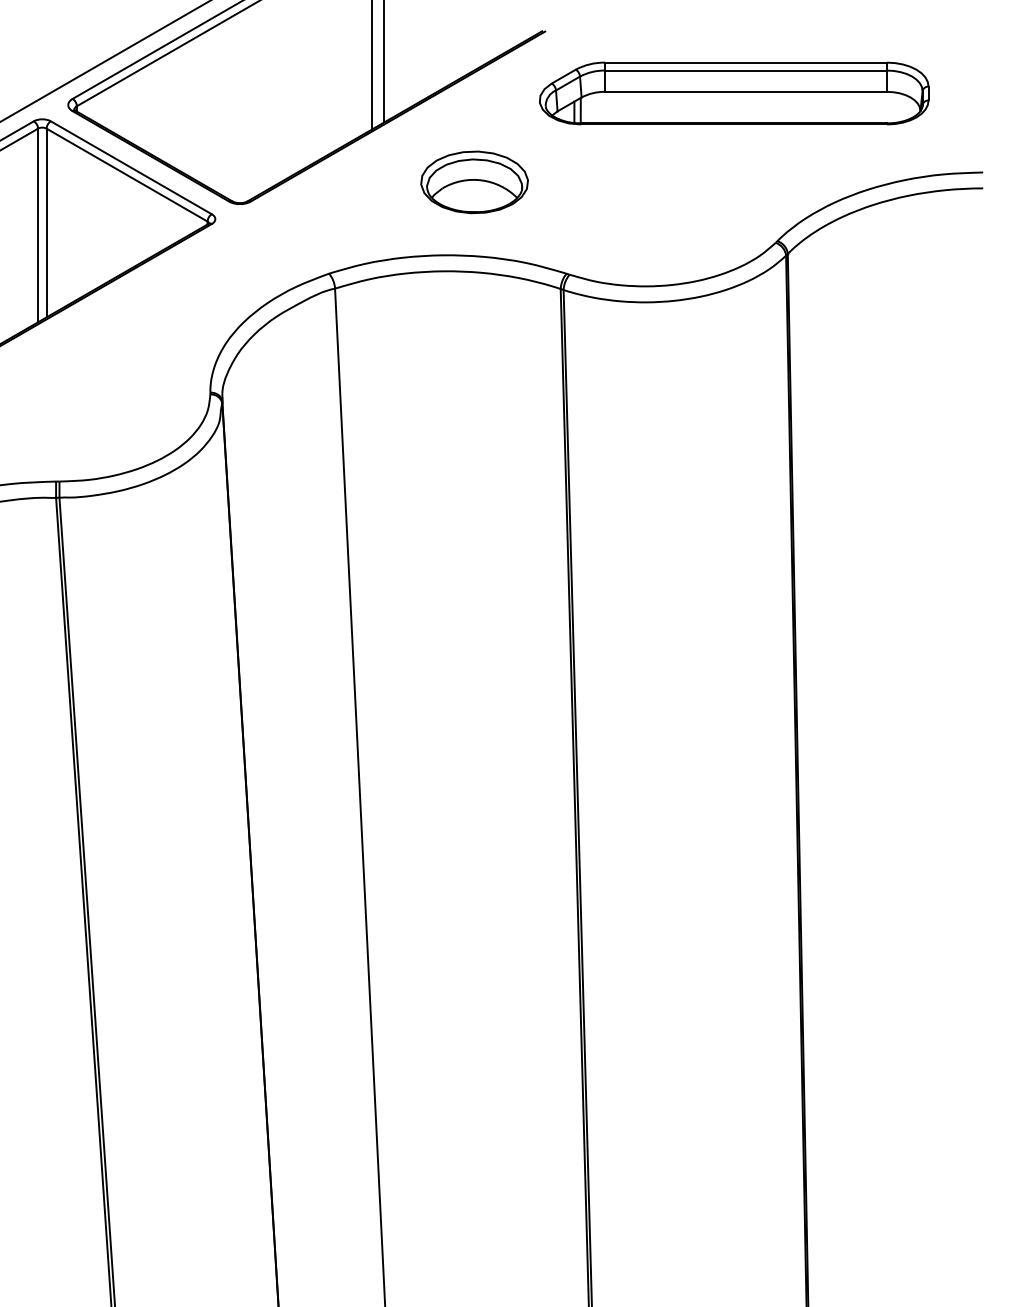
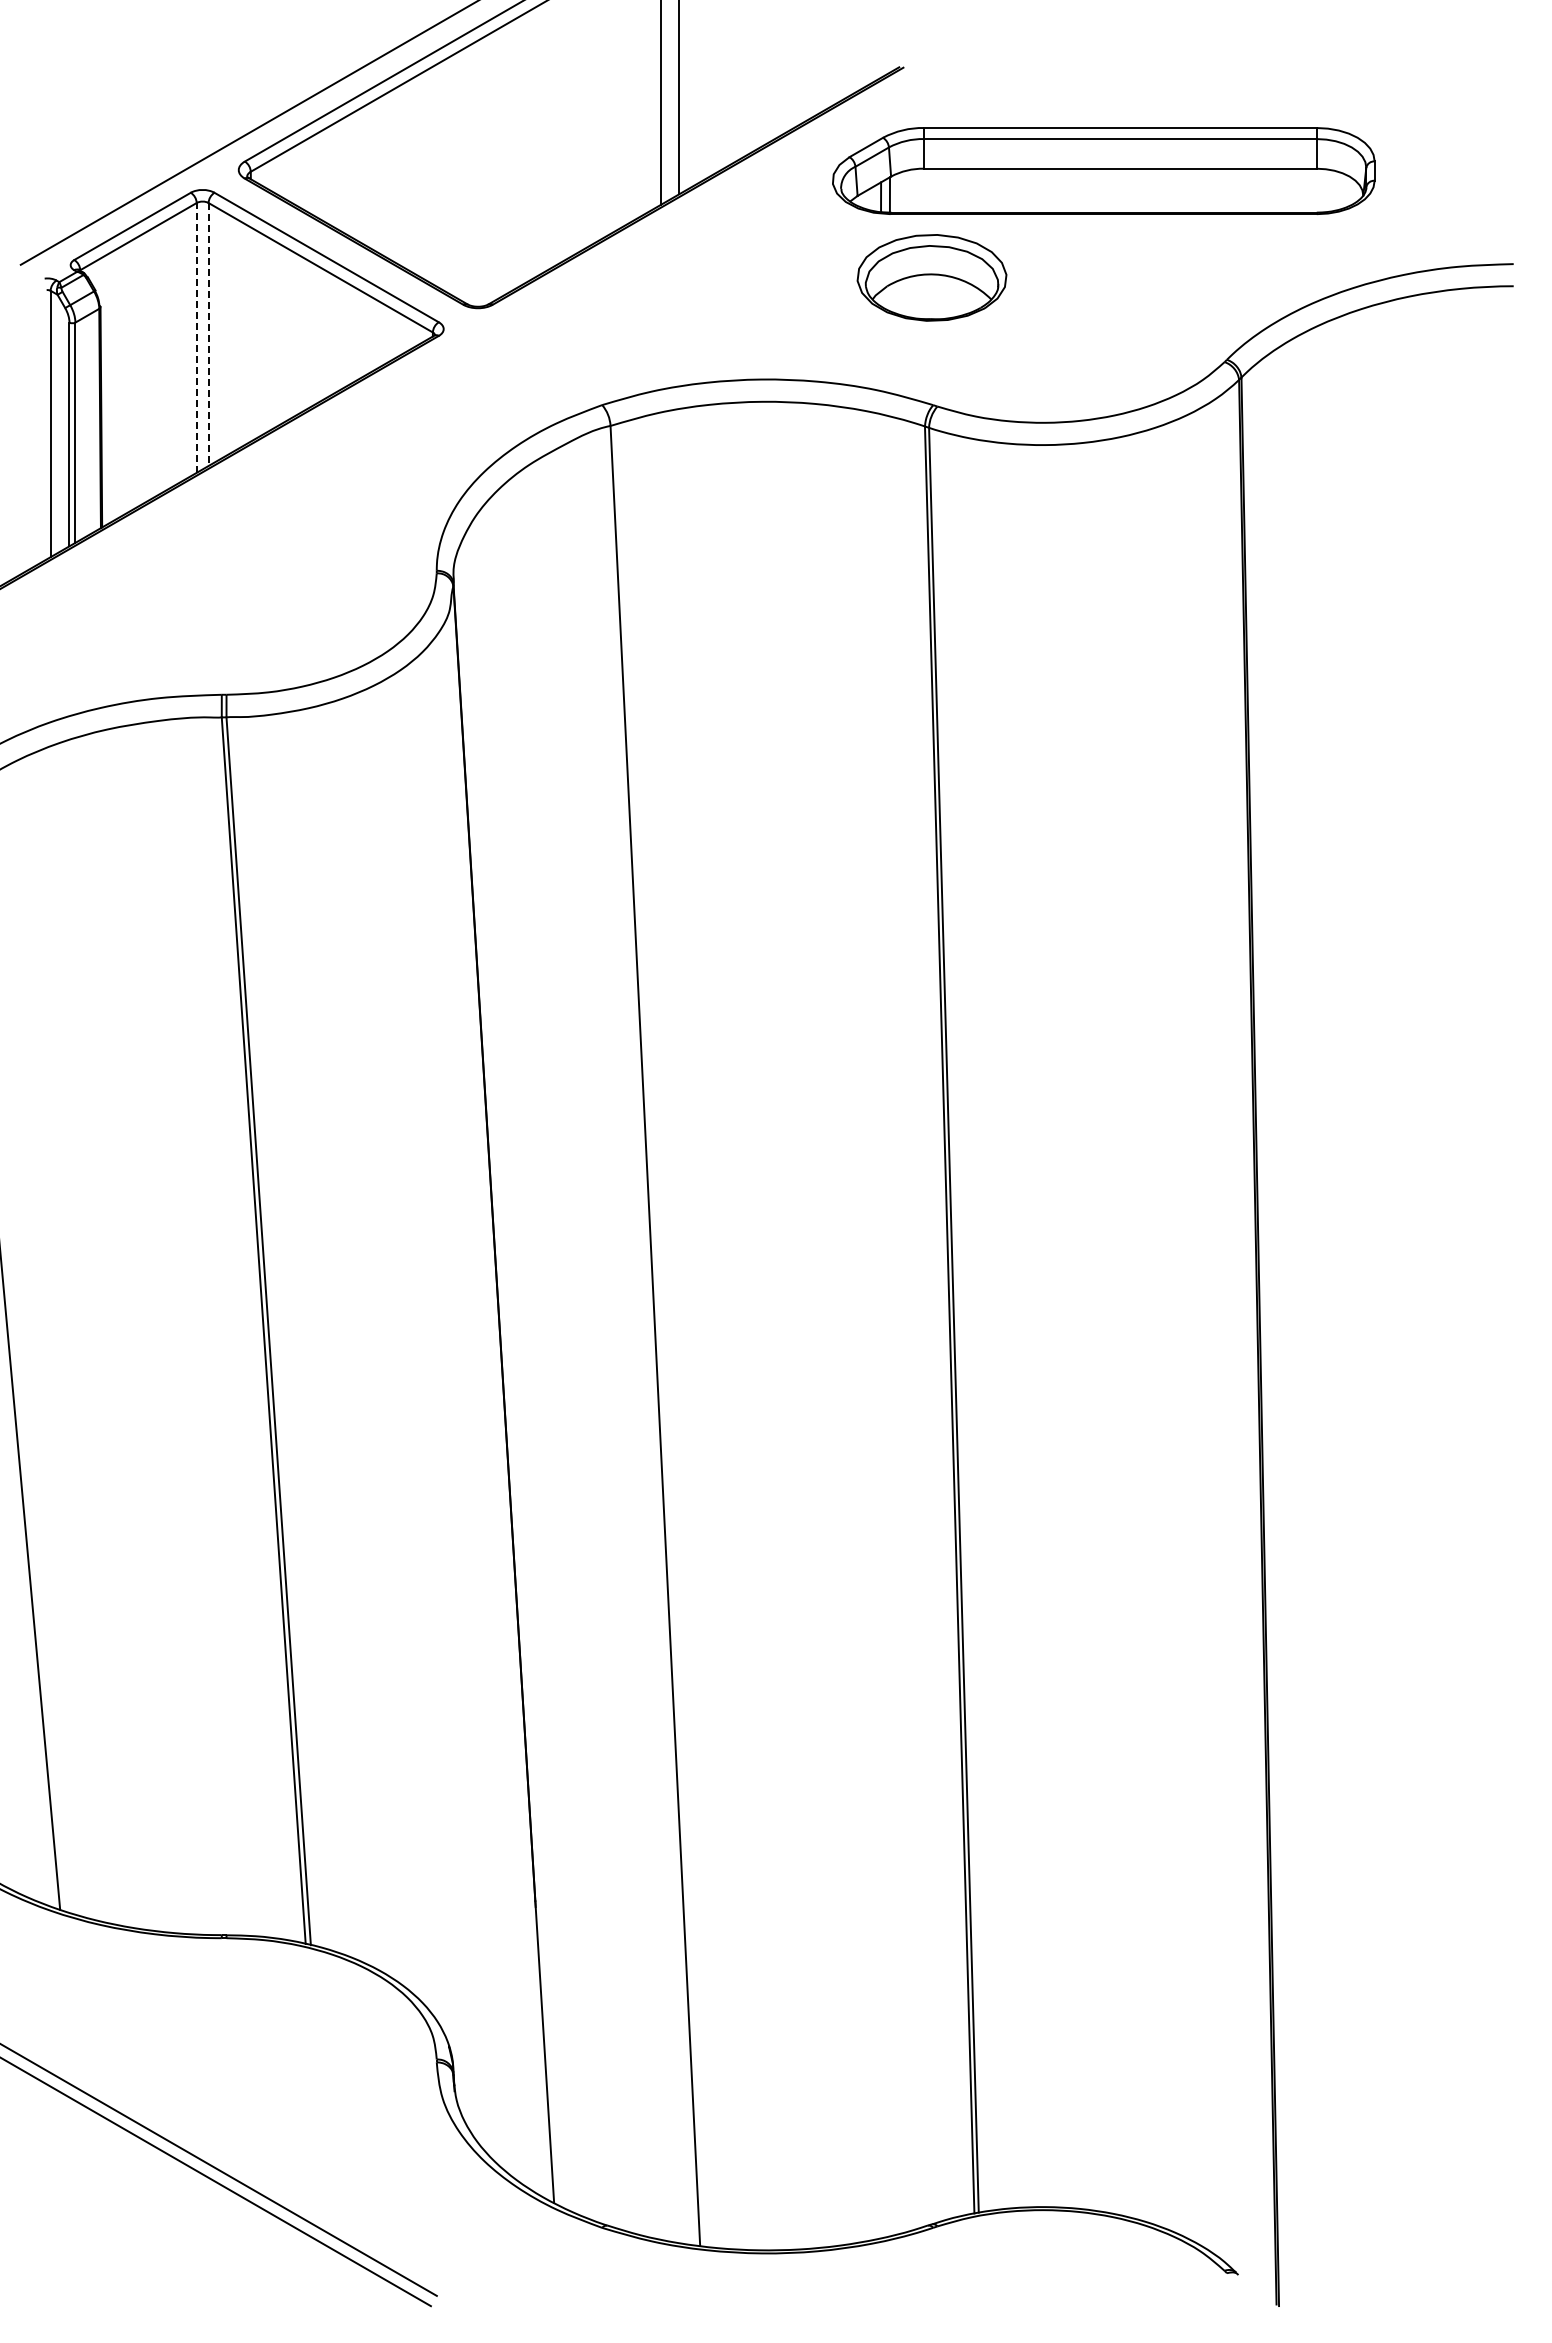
part: (734, 93) -> (1103, 170), moved
part: (474, 182) -> (931, 277), moved
line: (46, 223) -> (208, 334), solid -> dashed
line: (37, 225) -> (196, 337), solid -> dashed

